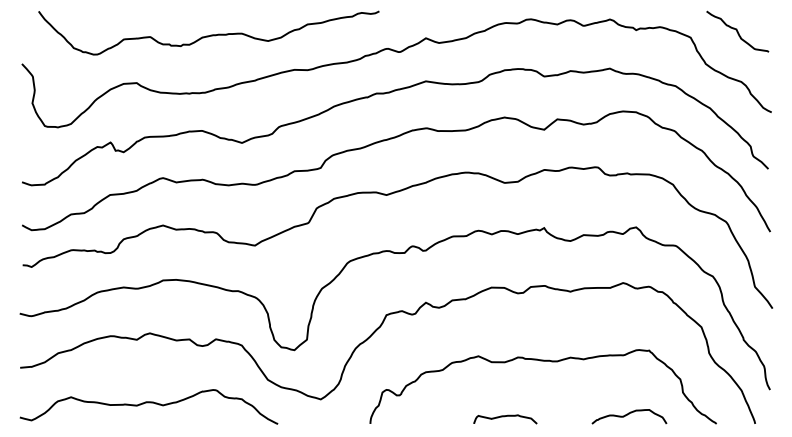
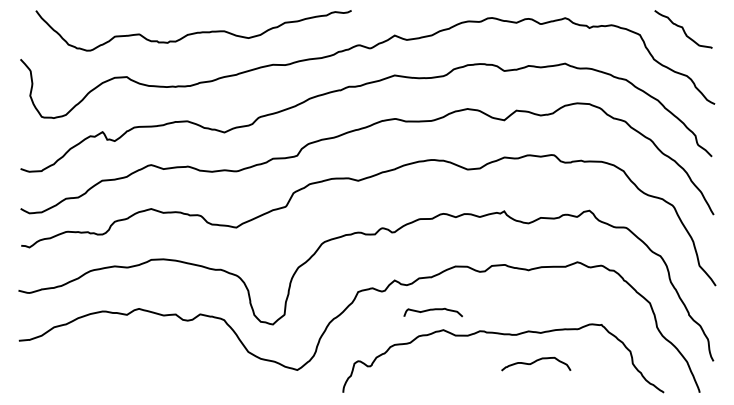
curve: (148, 403) -> (137, 373), removed
curve: (628, 414) -> (535, 362), moved
curve: (504, 417) -> (432, 310), moved

